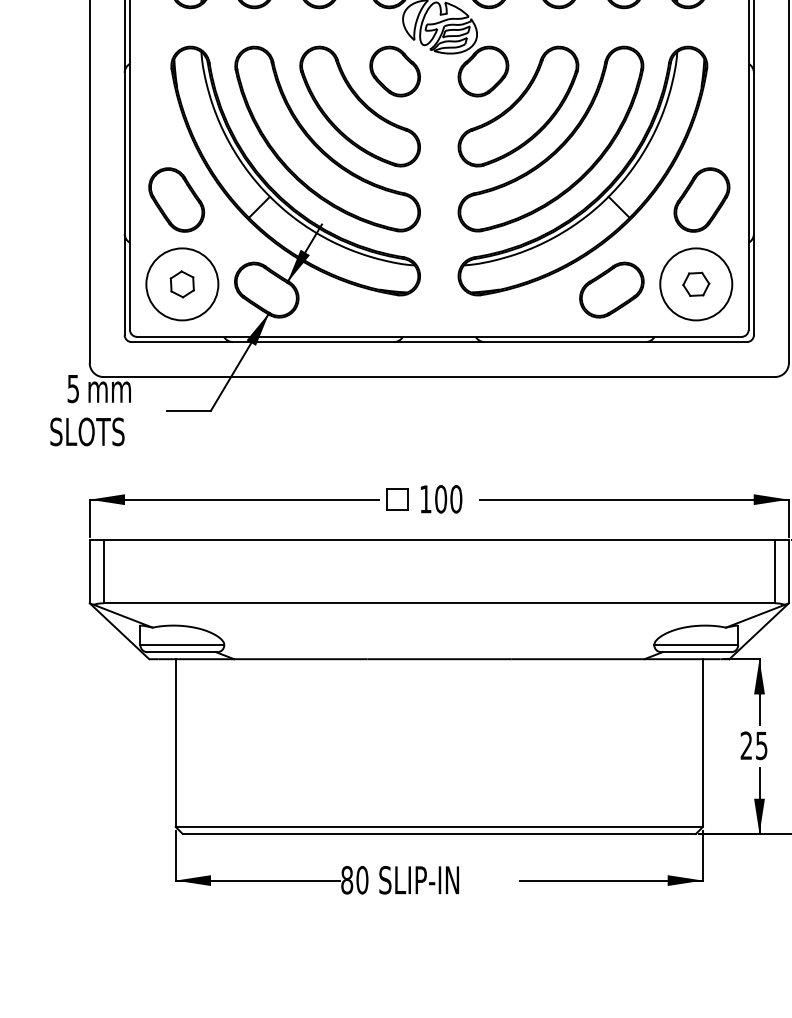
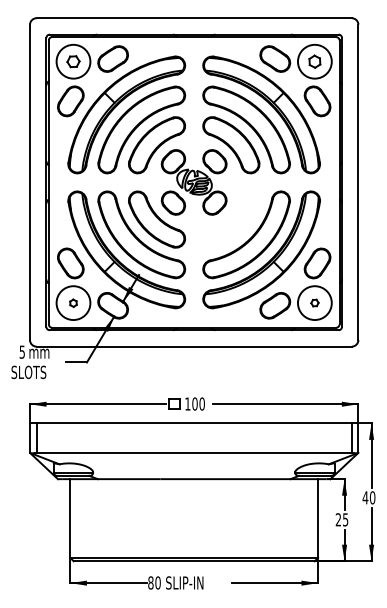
part: (518, 106) -> (231, 219), removed
part: (695, 283) -> (314, 302), size x0.6
part: (182, 285) -> (73, 303), size x0.6

